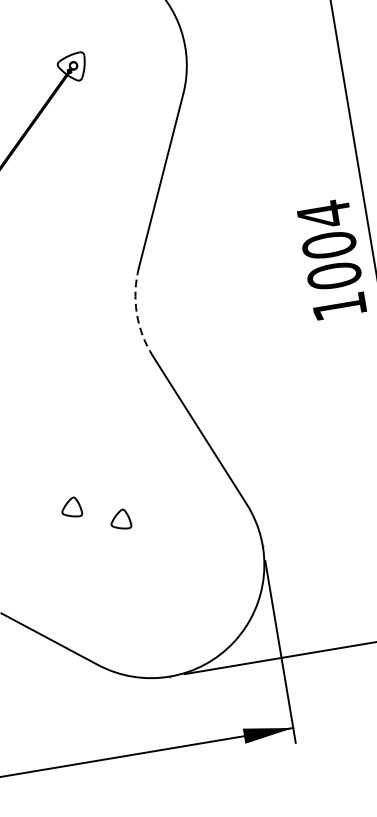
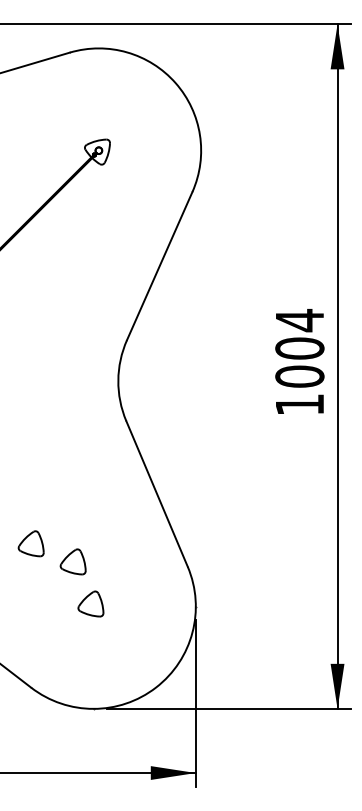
arc: (137, 313) -> (118, 380), dashed -> solid
part: (70, 507) -> (30, 543), size x1.43
part: (119, 519) -> (72, 561), size x1.43
part: (147, 562) -> (90, 603), added

